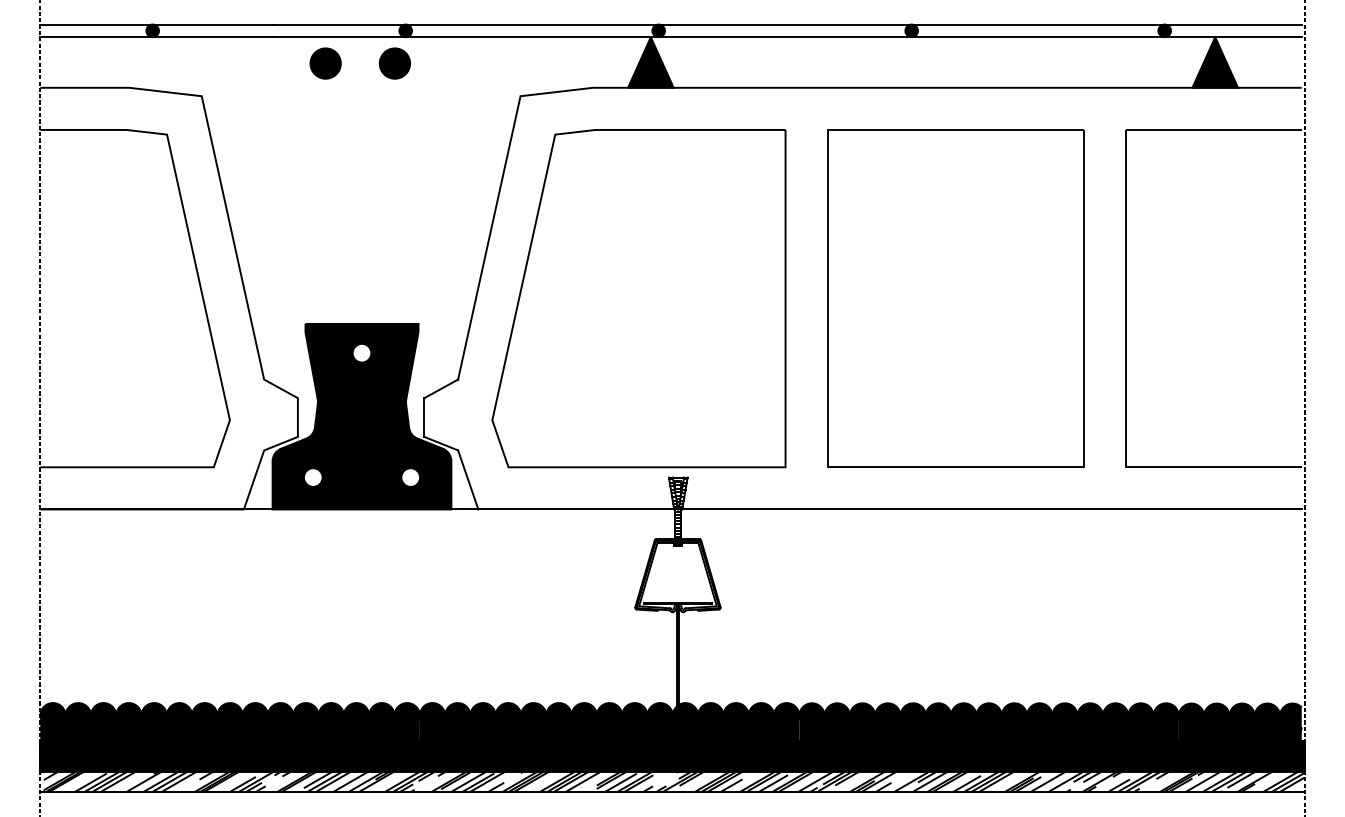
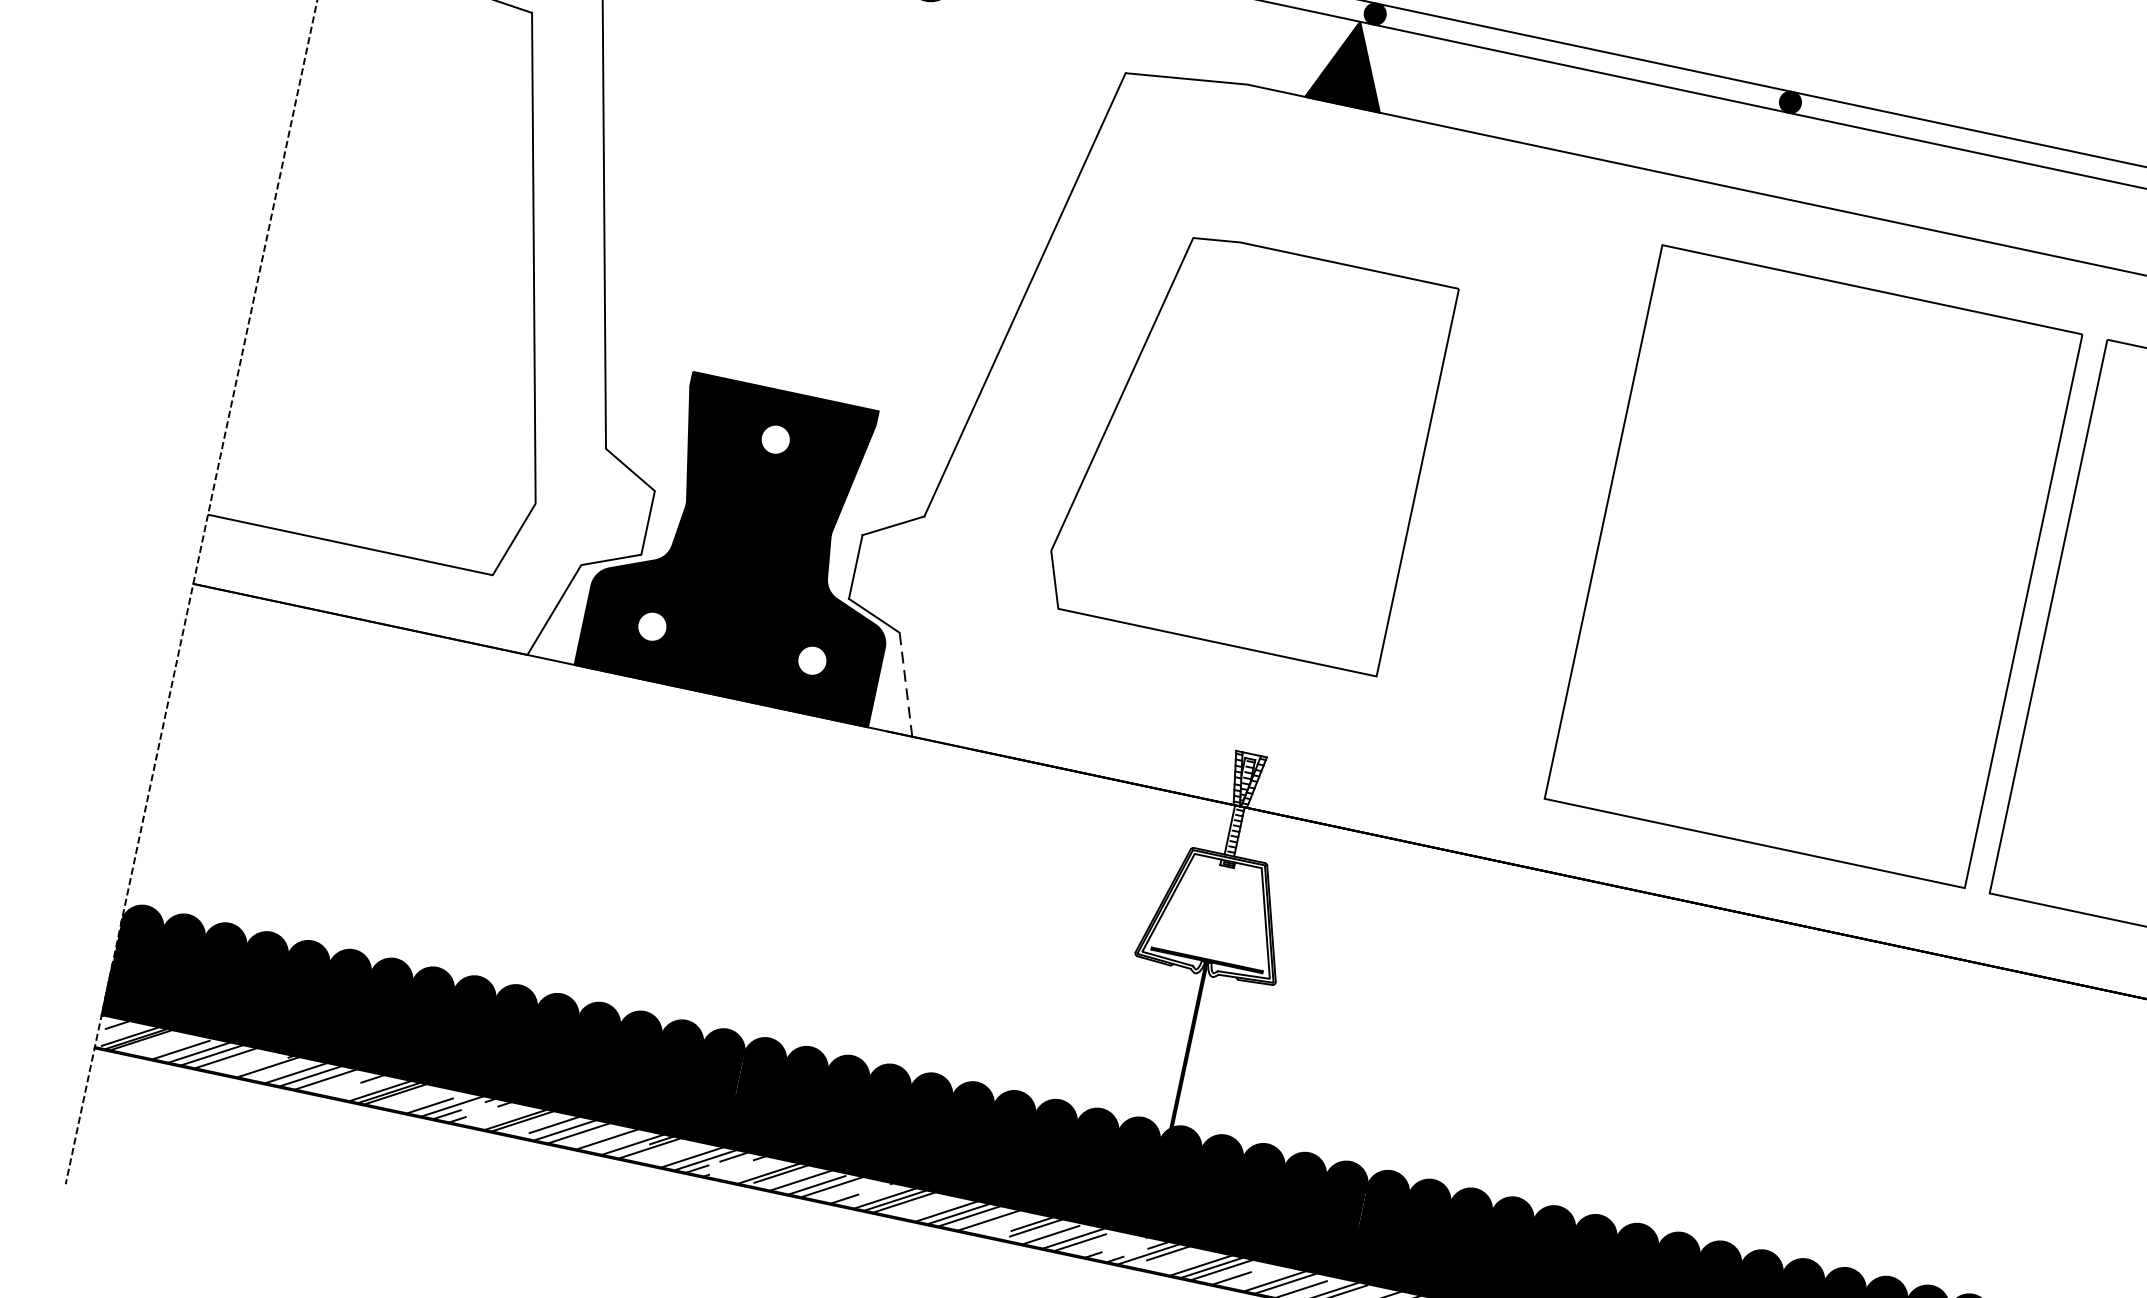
part: (638, 298) -> (1248, 446), size x0.7
part: (955, 298) -> (1813, 566), moved
line: (468, 479) -> (906, 684), solid -> dashed

